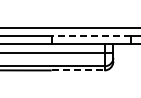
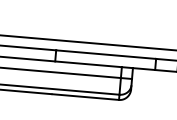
line: (91, 35) -> (106, 54), dashed -> solid
line: (78, 70) -> (86, 97), dashed -> solid

